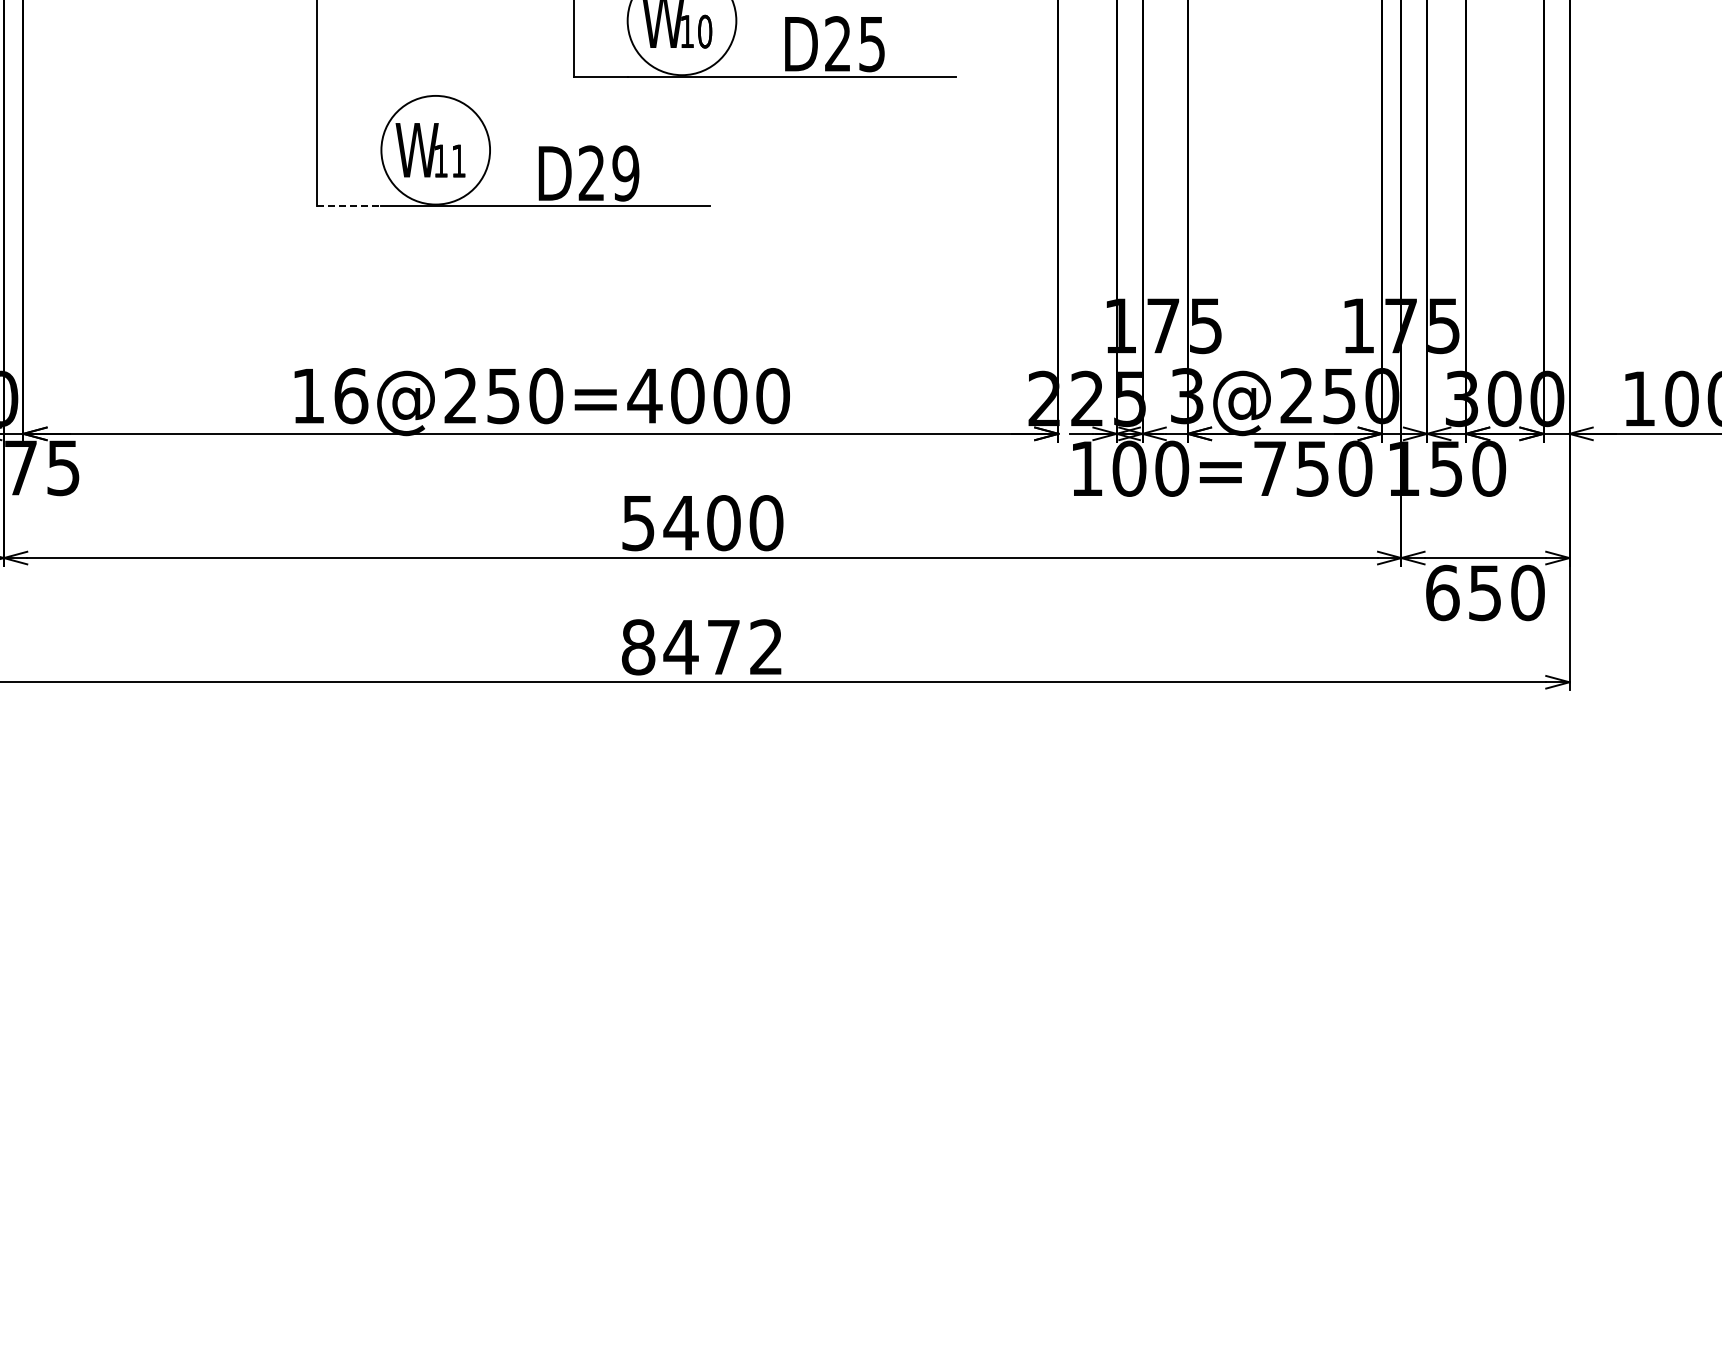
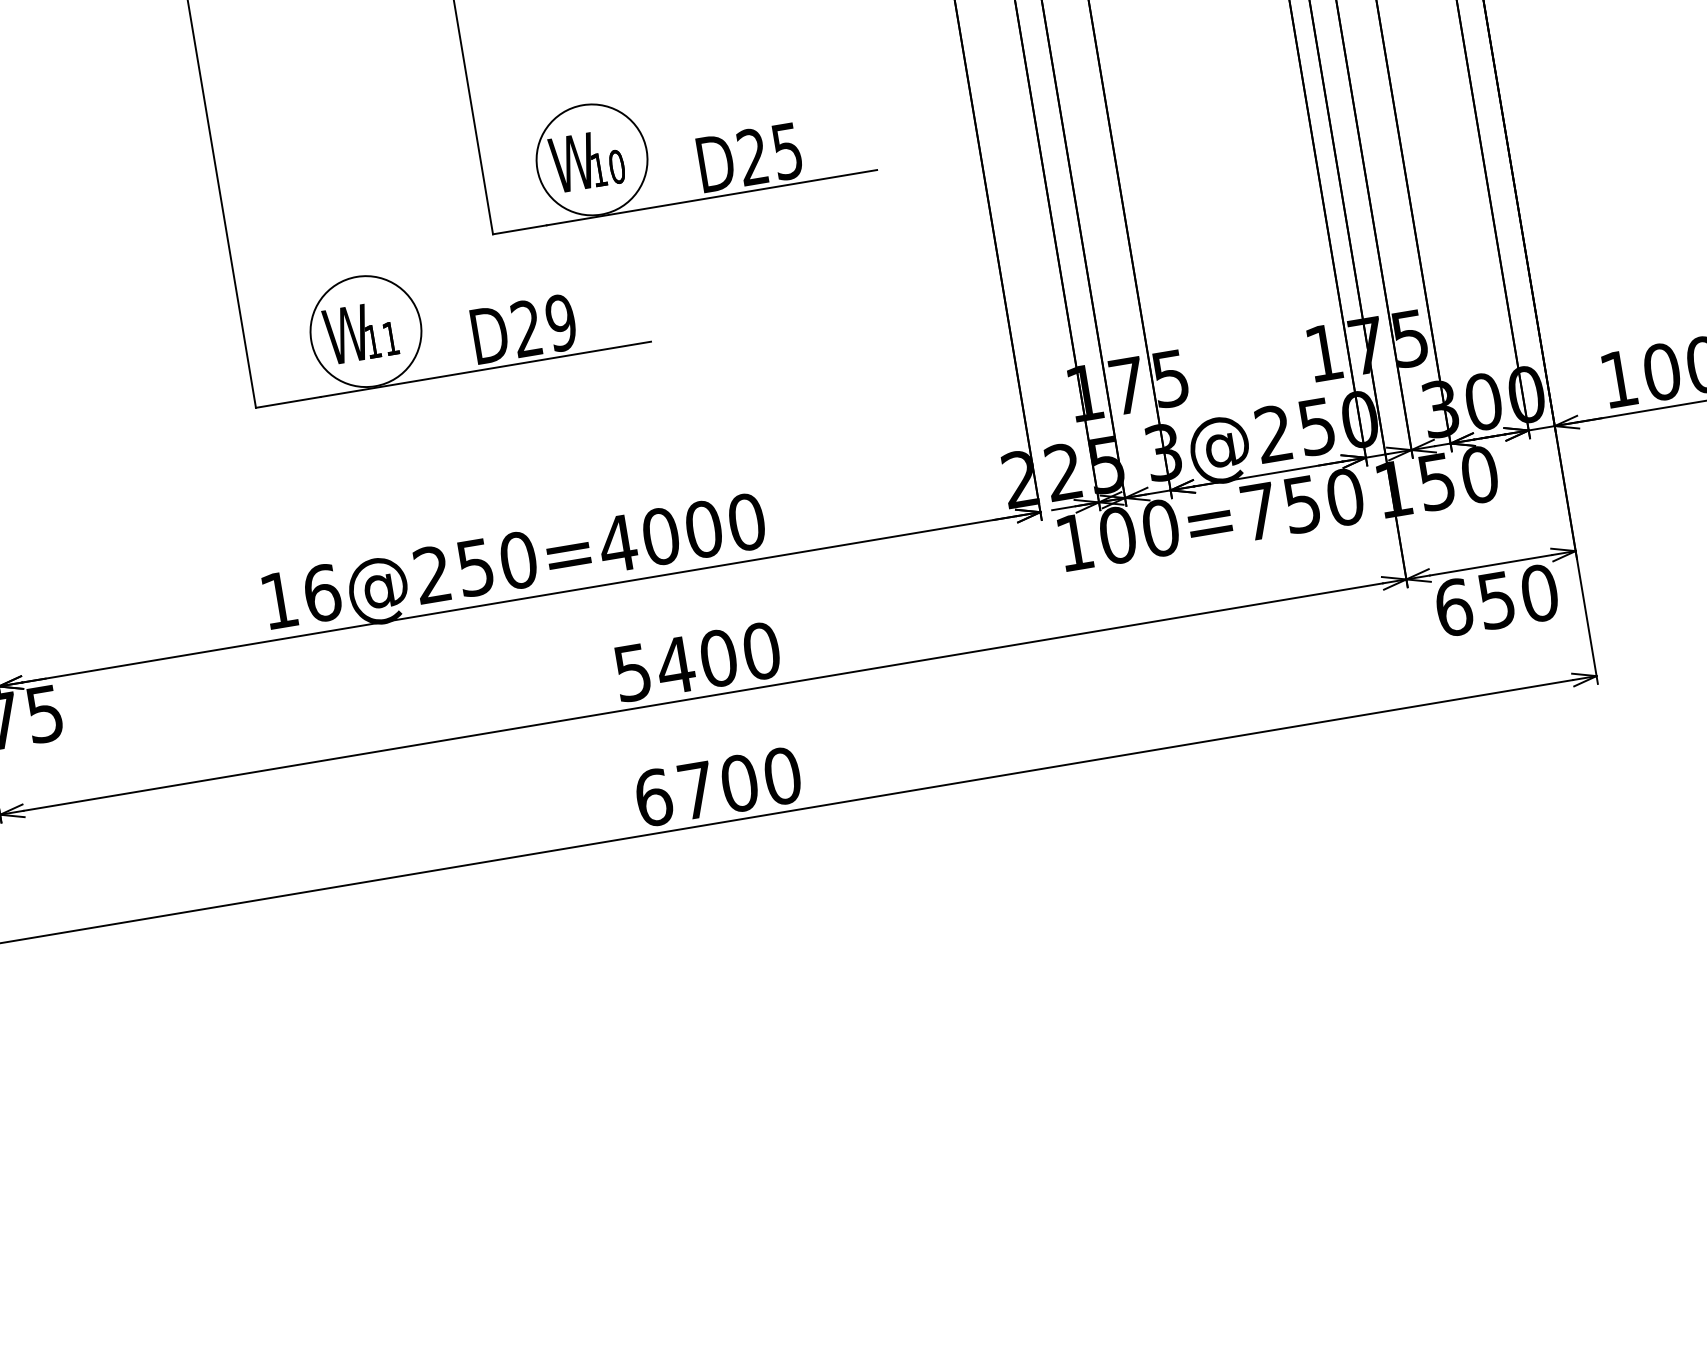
line: (349, 206) -> (288, 402), dashed -> solid
text: (702, 647) -> (718, 787), 8472 -> 6700

